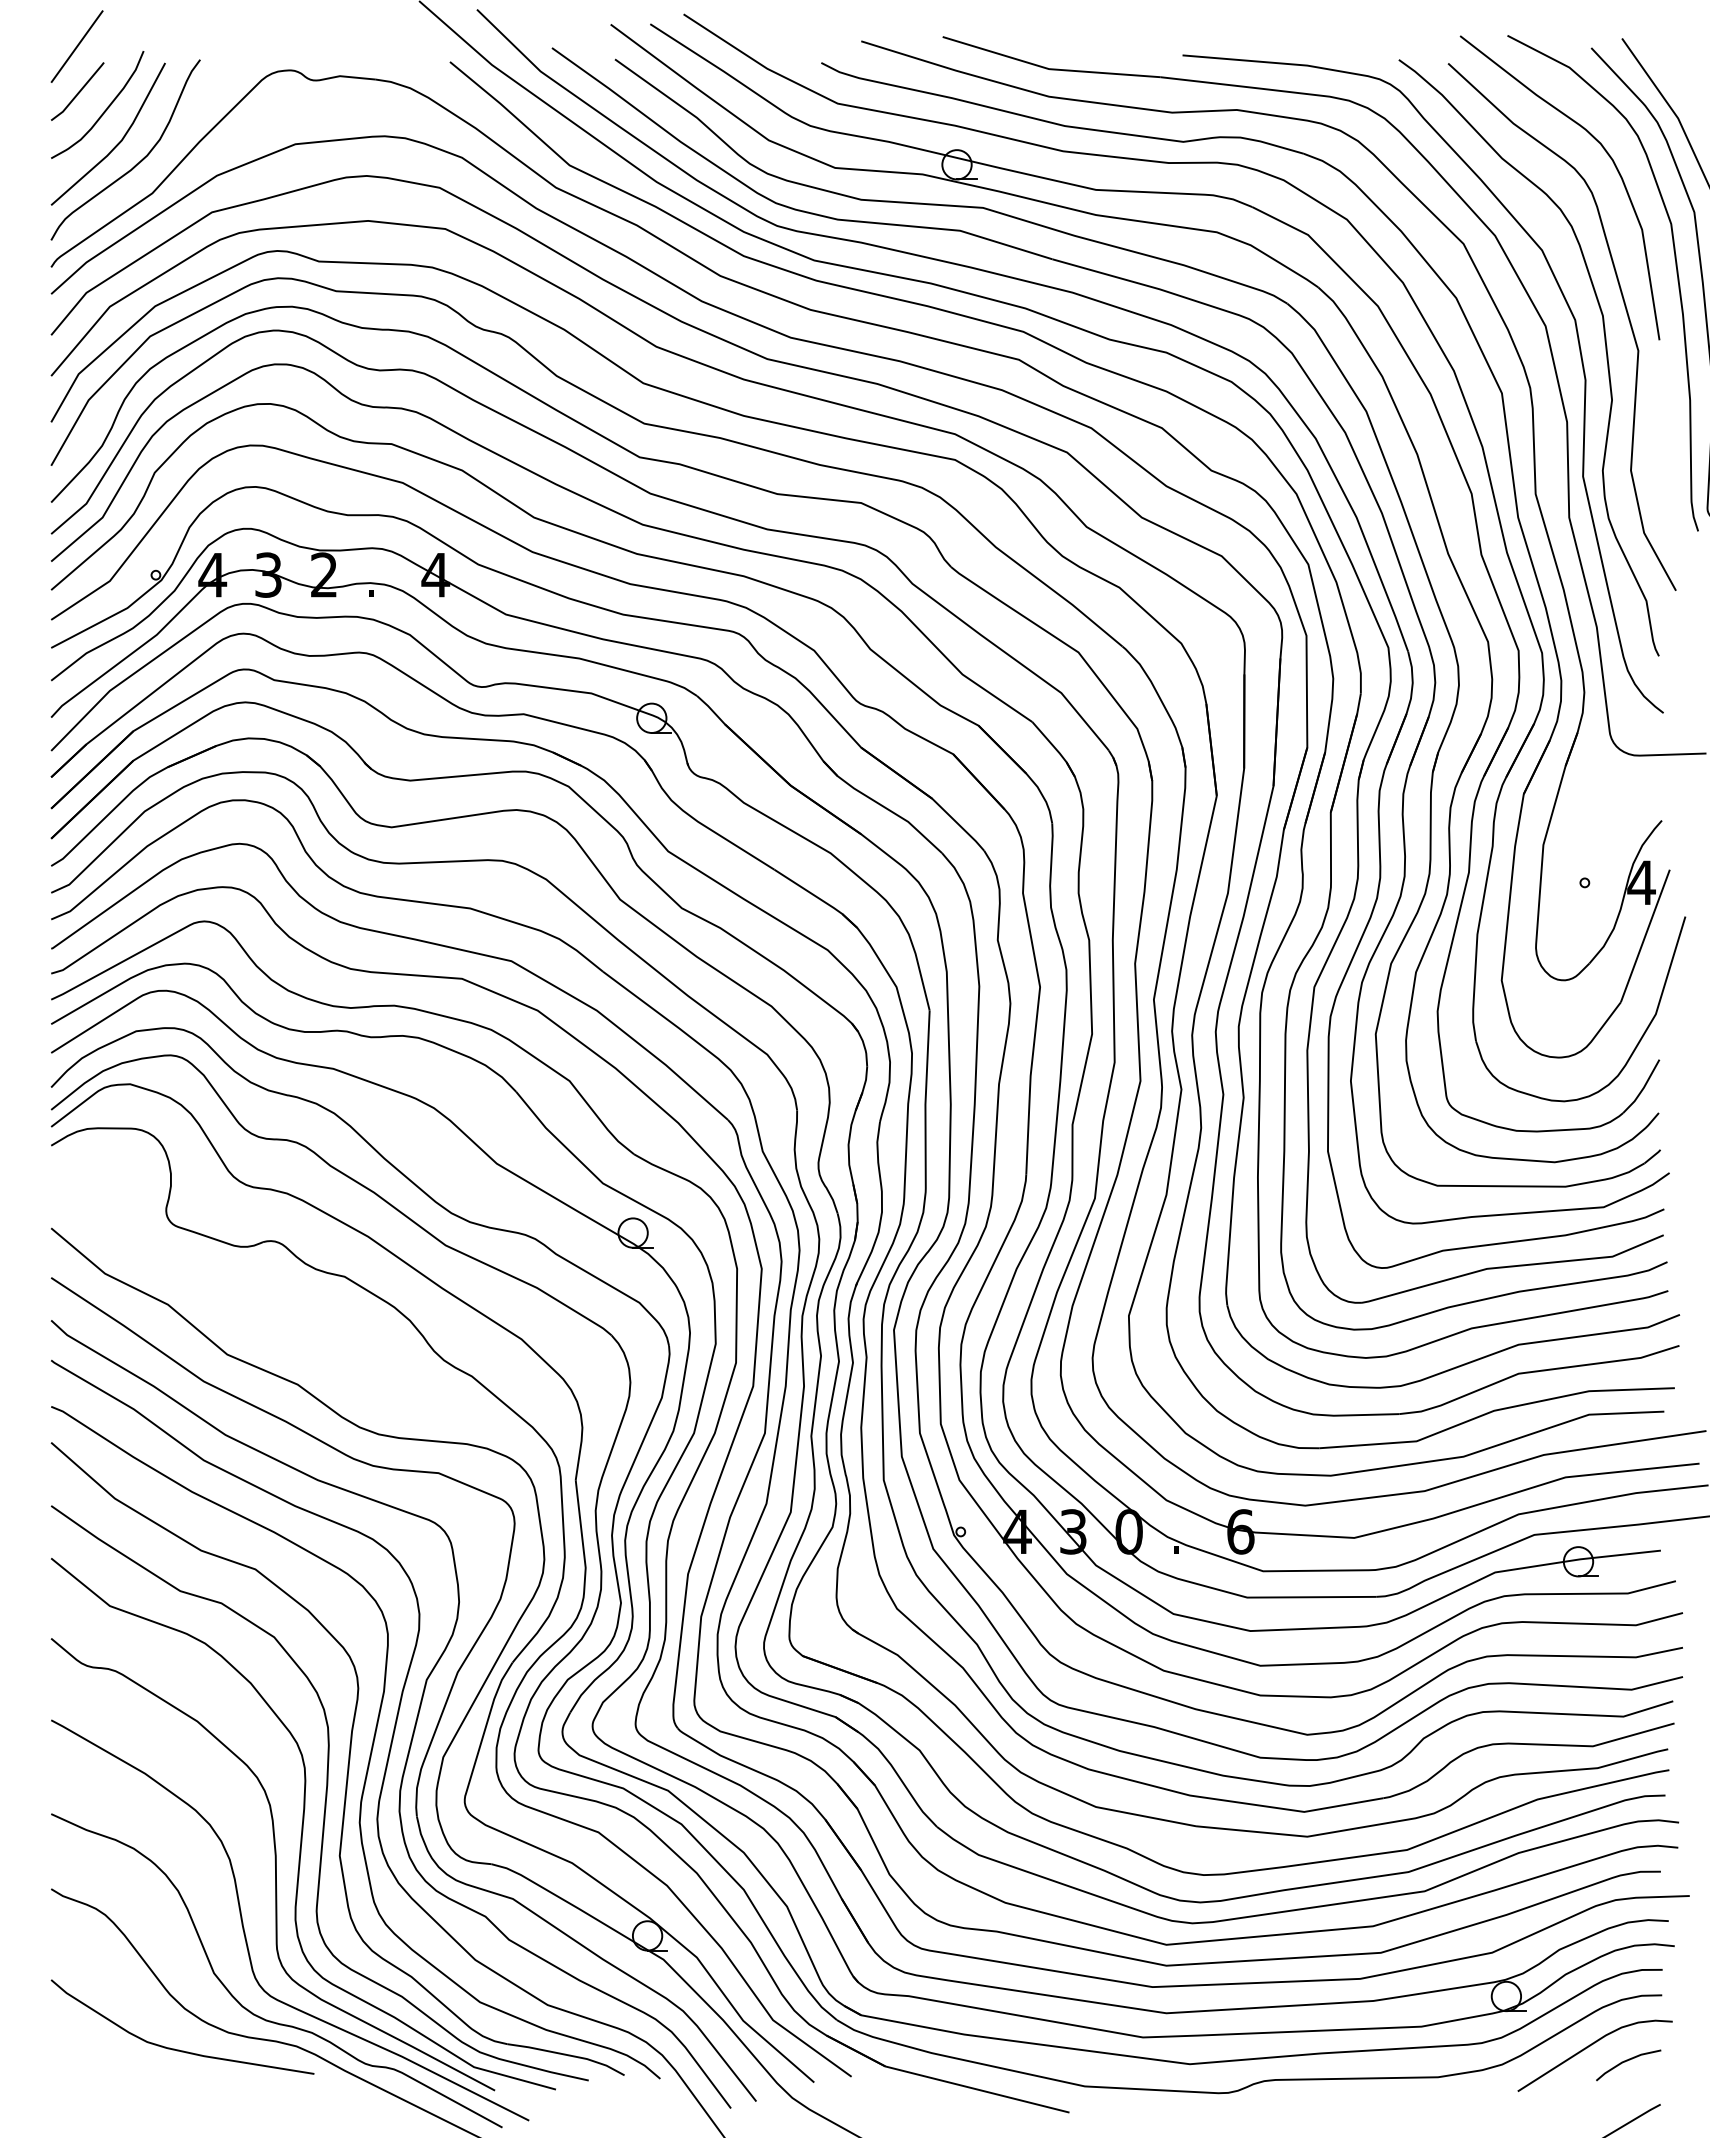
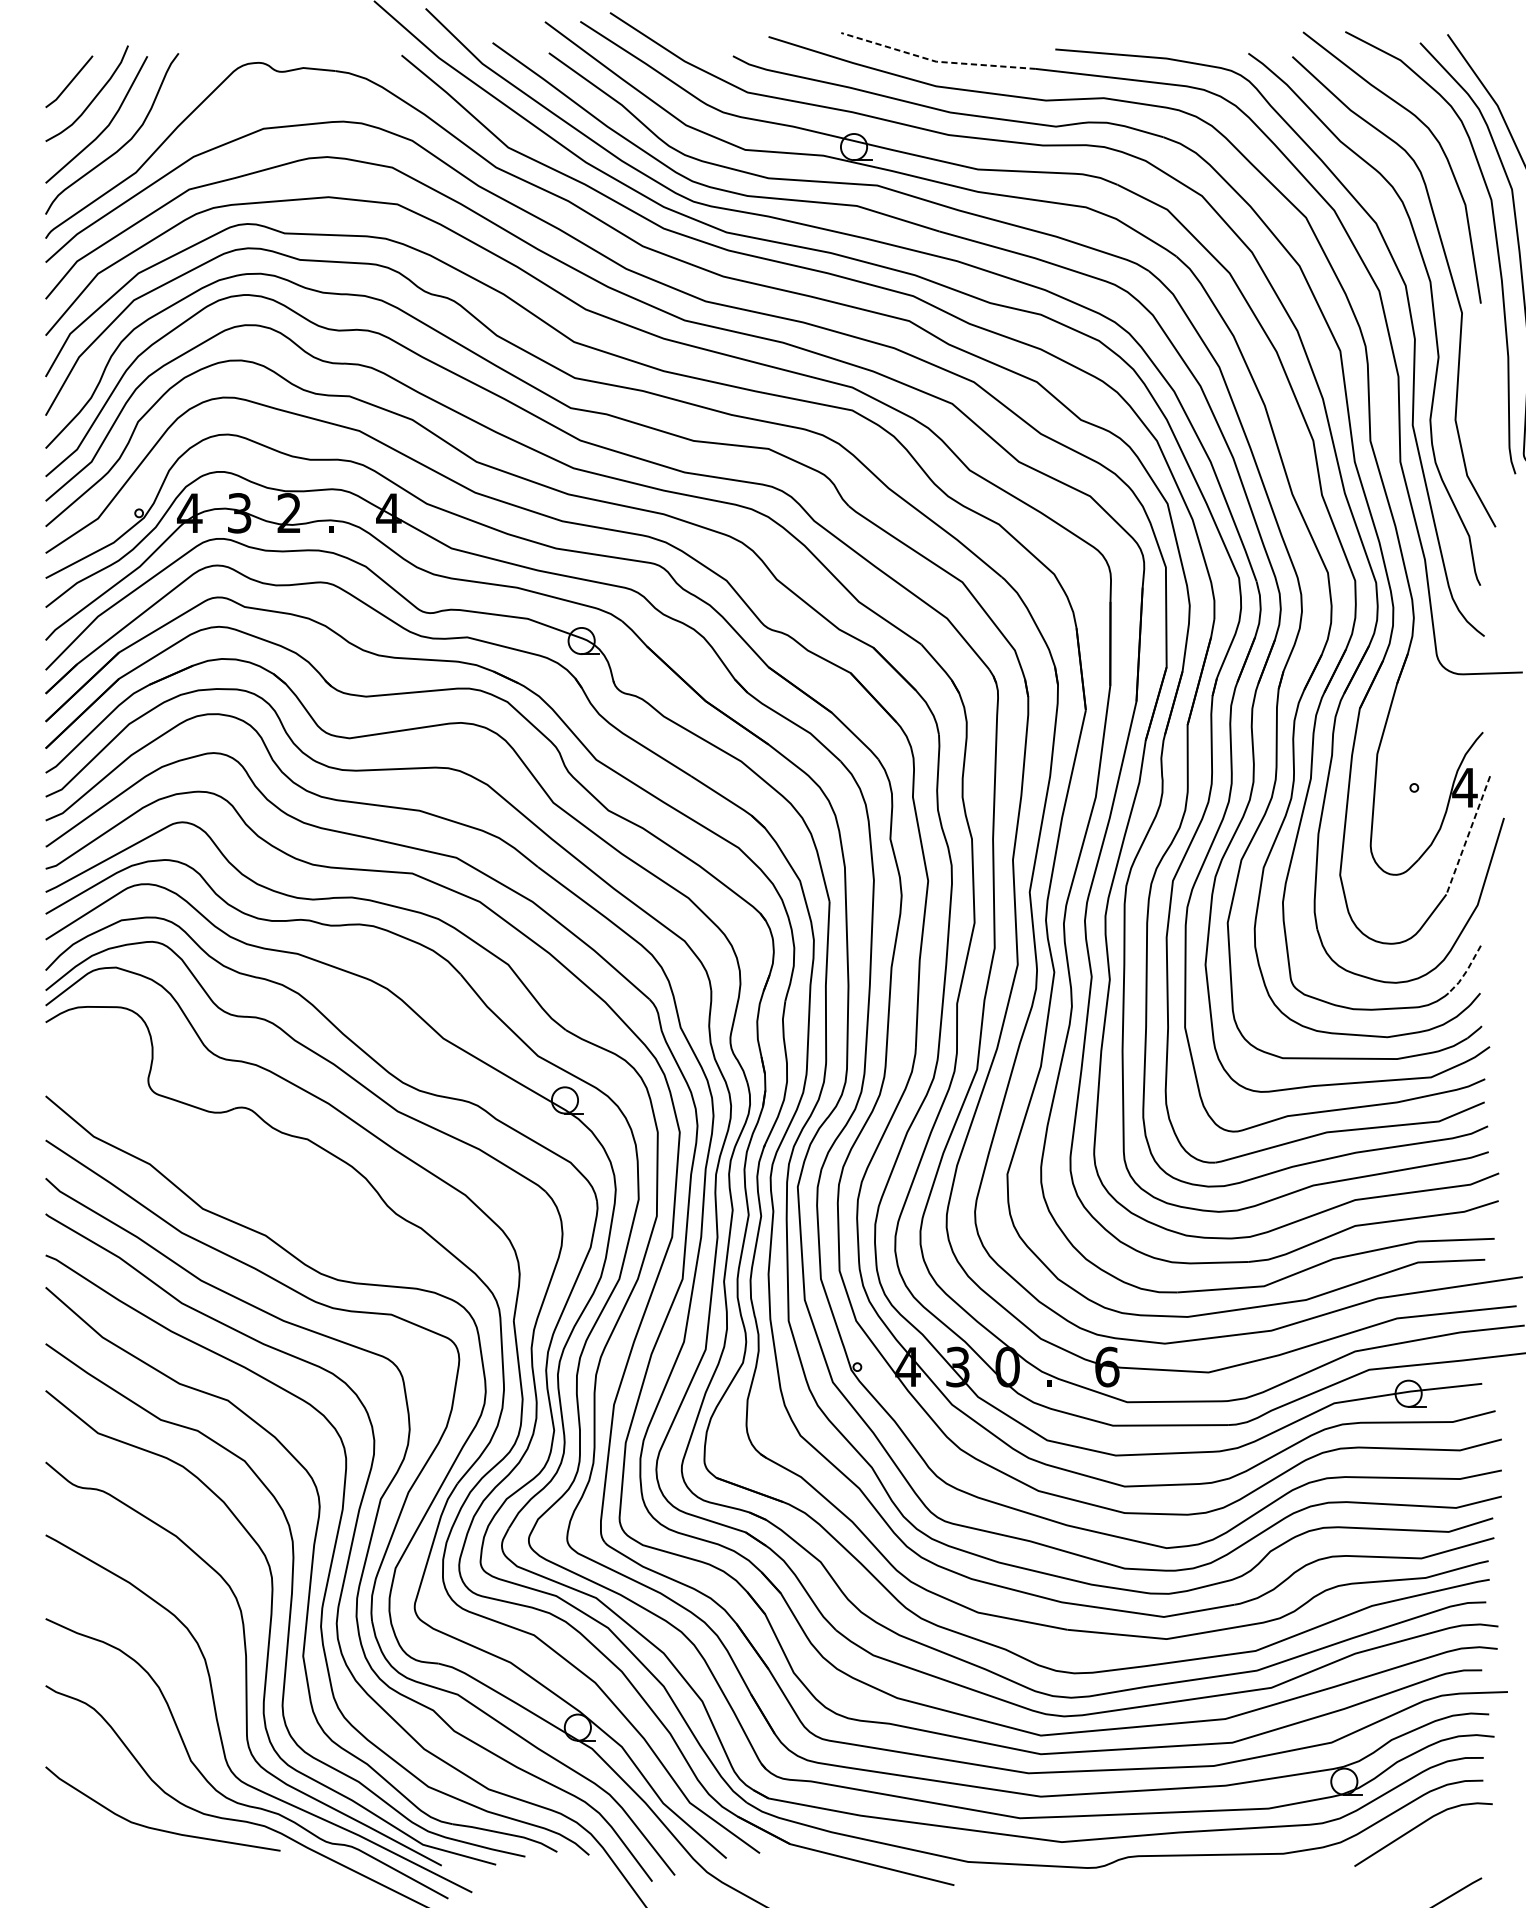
line: (76, 46) -> (68, 41), removed
line: (1049, 69) -> (936, 62), solid -> dashed
line: (1645, 936) -> (1468, 835), solid -> dashed
line: (1643, 1088) -> (1466, 971), solid -> dashed
line: (1627, 2061) -> (1452, 1839), removed

